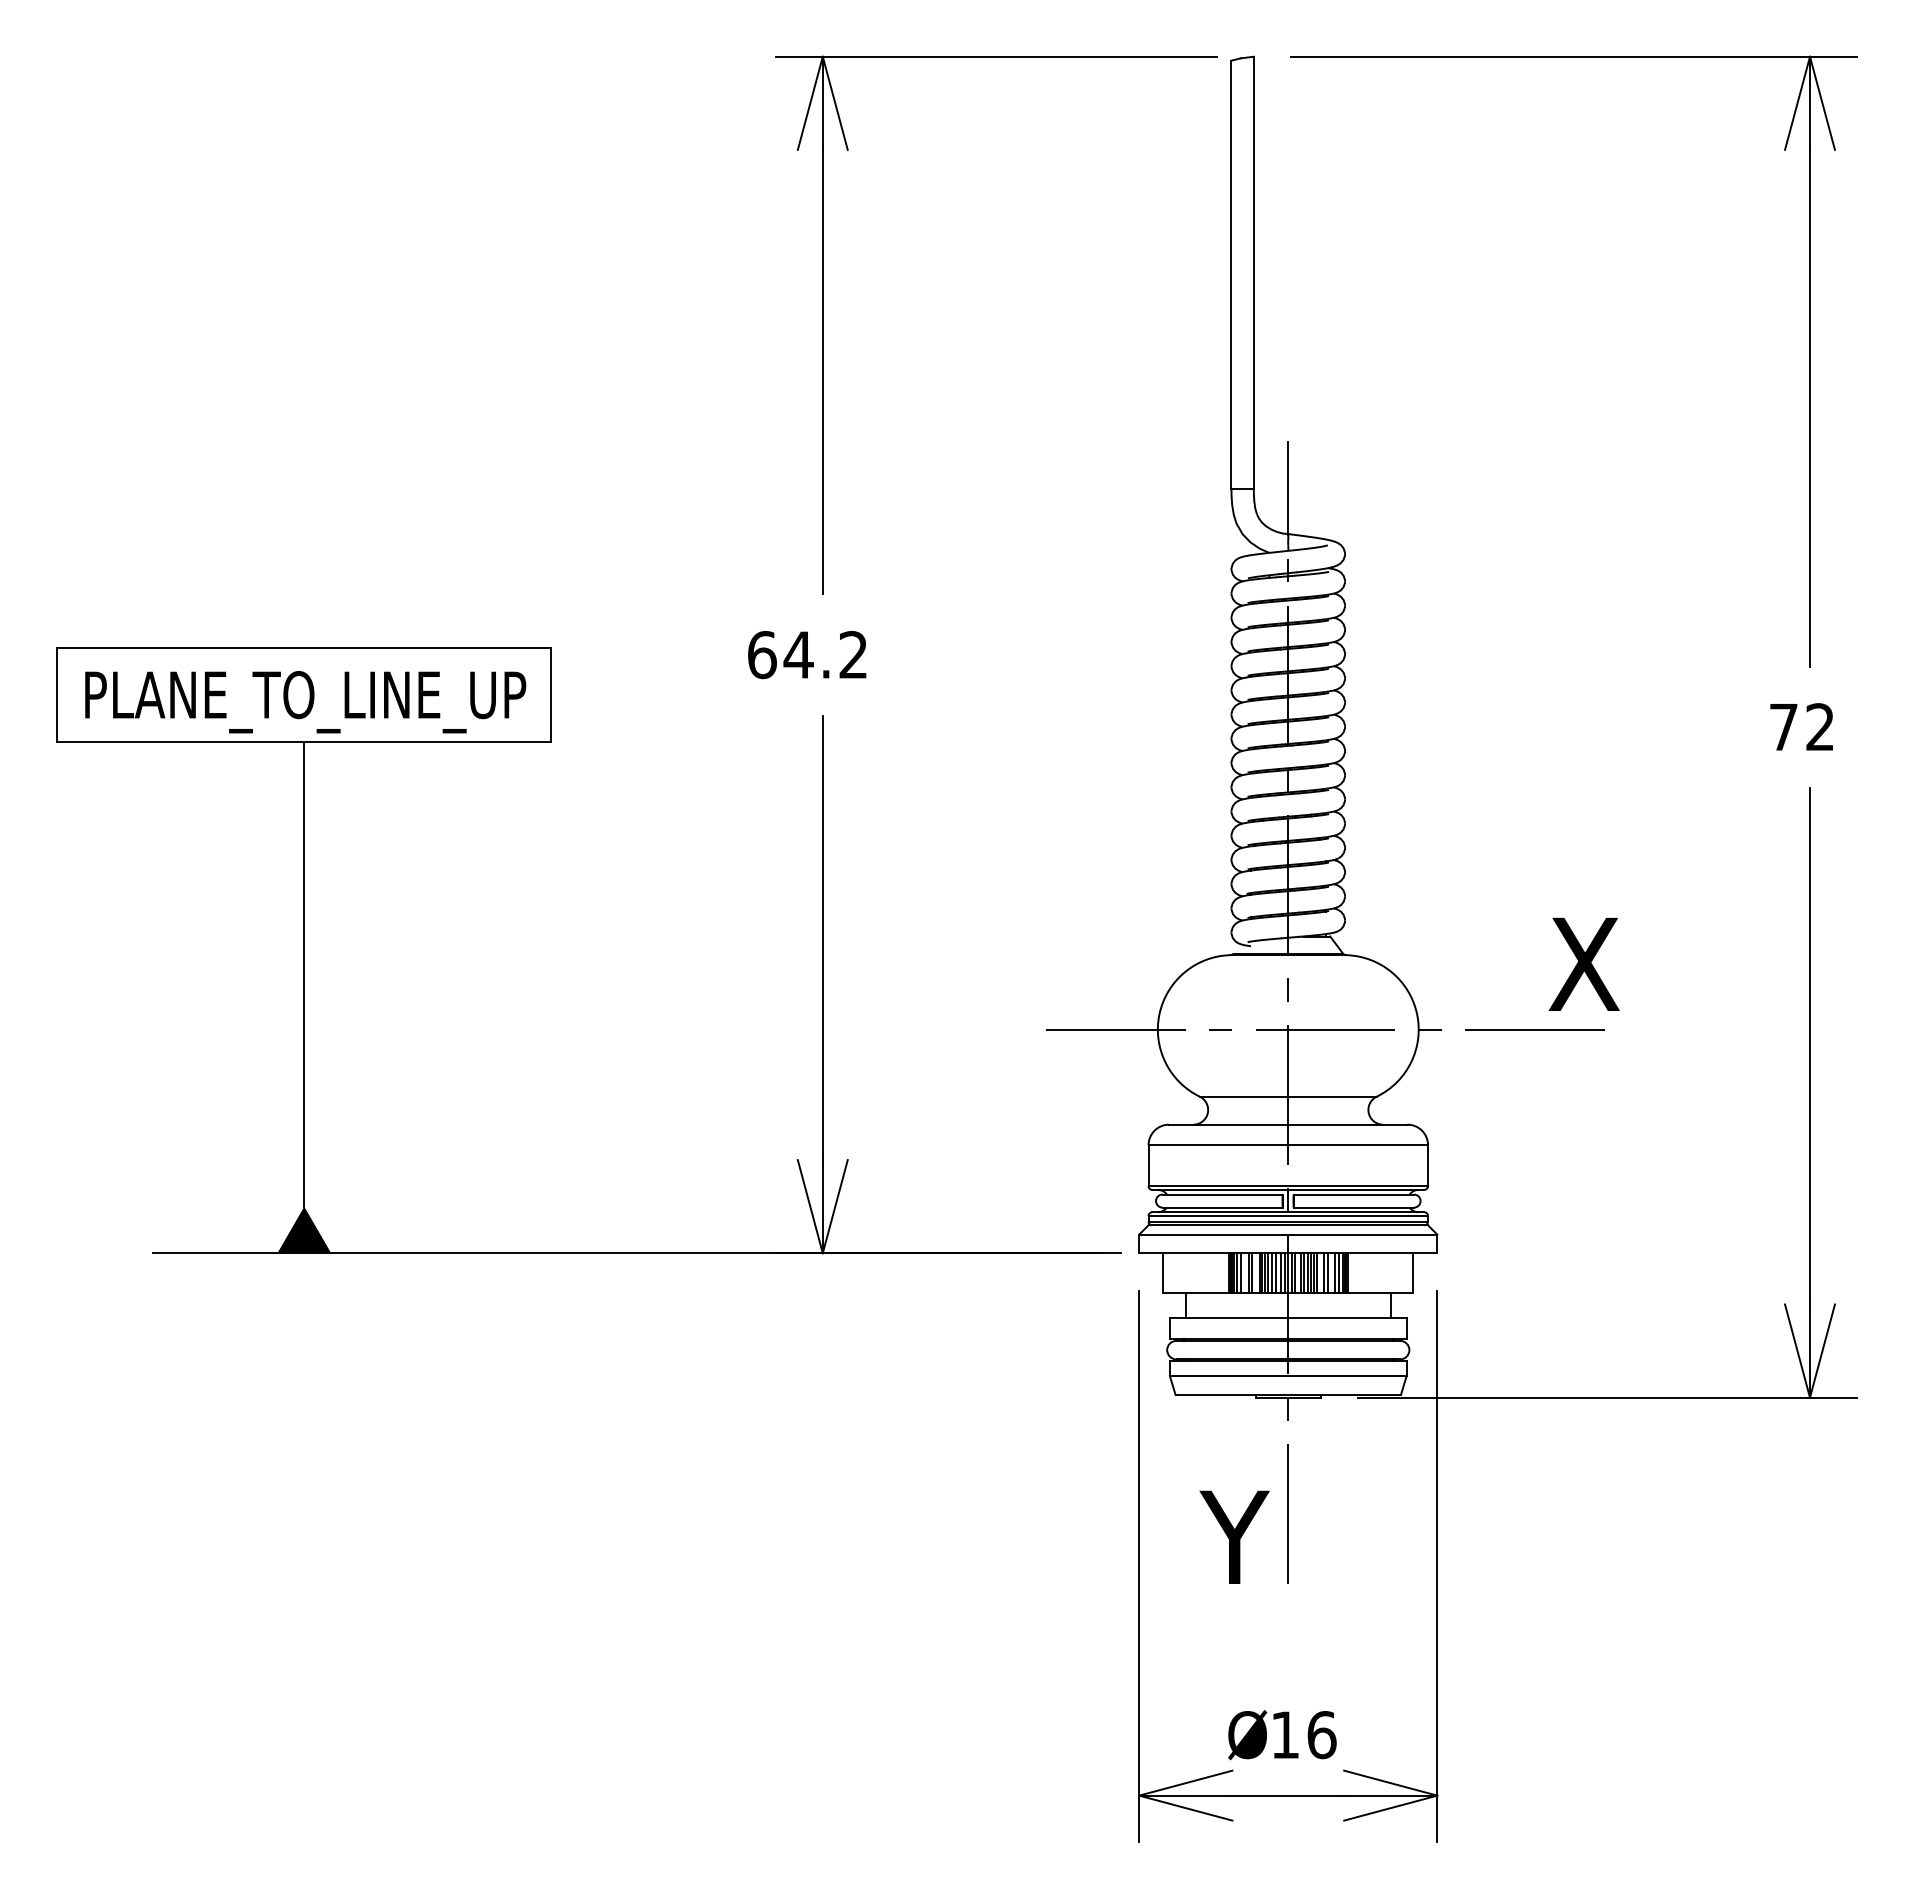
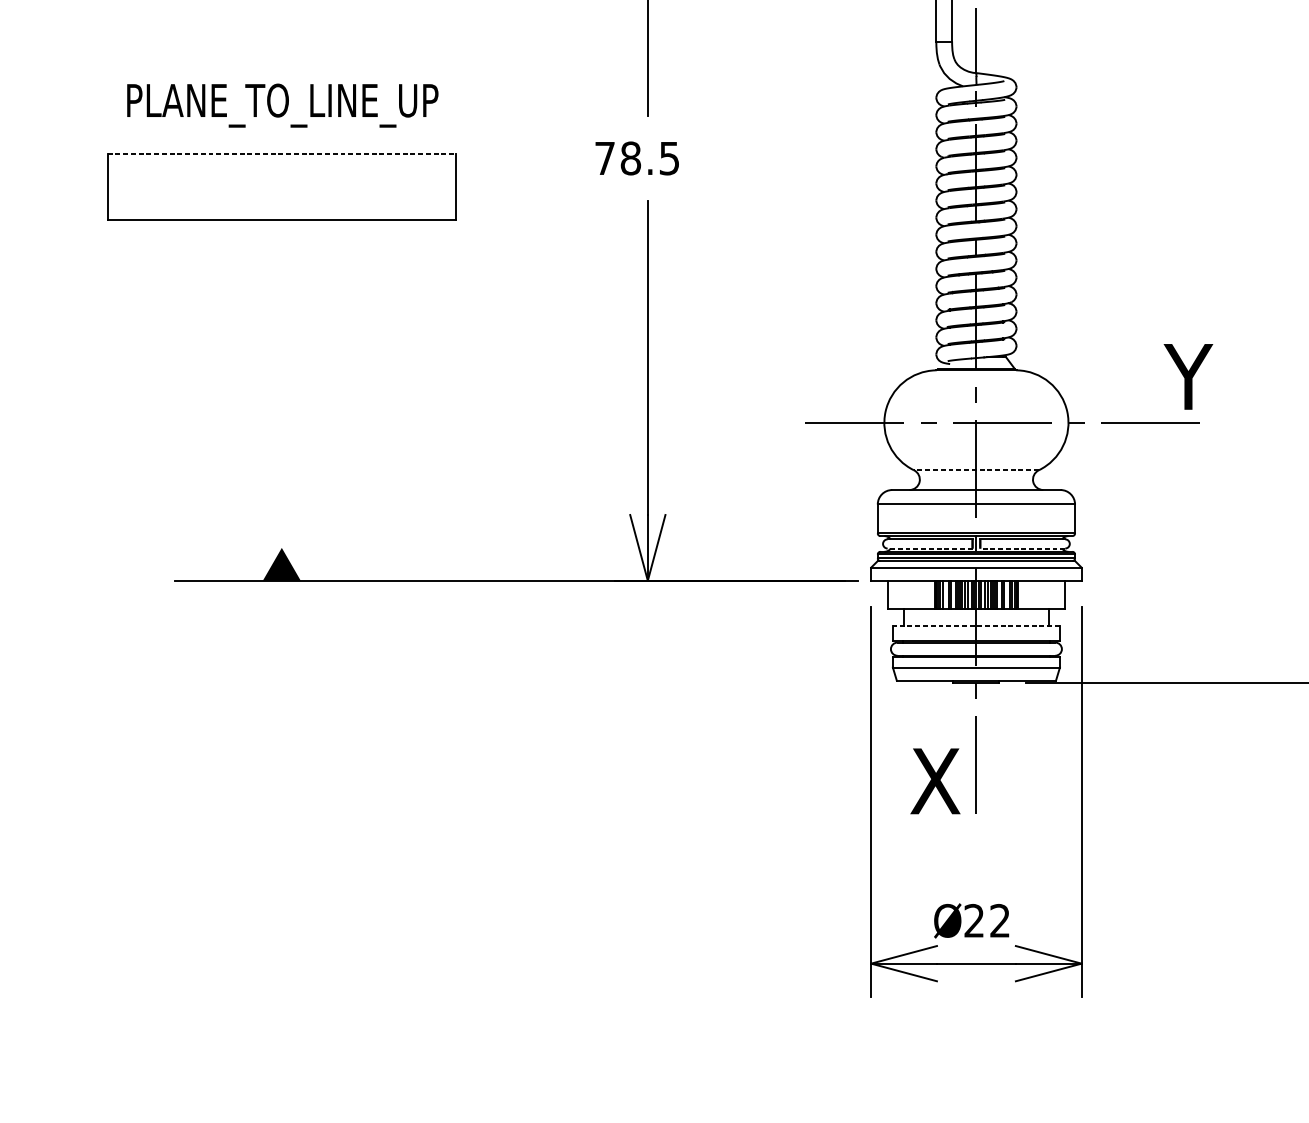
line: (304, 648) -> (281, 153), solid -> dashed
text: (807, 654) -> (637, 158), 64.2 -> 78.5
text: (305, 702) -> (282, 105), moved
text: (1585, 963) -> (1186, 376), X -> Y
line: (304, 973) -> (281, 383), removed
line: (1287, 1096) -> (975, 470), solid -> dashed
line: (1222, 1207) -> (929, 548), solid -> dashed
line: (1353, 1207) -> (1022, 548), solid -> dashed
line: (1287, 1317) -> (975, 626), solid -> dashed
text: (1231, 1536) -> (936, 780), Y -> X
text: (1303, 1735) -> (987, 921), 16 -> 22

